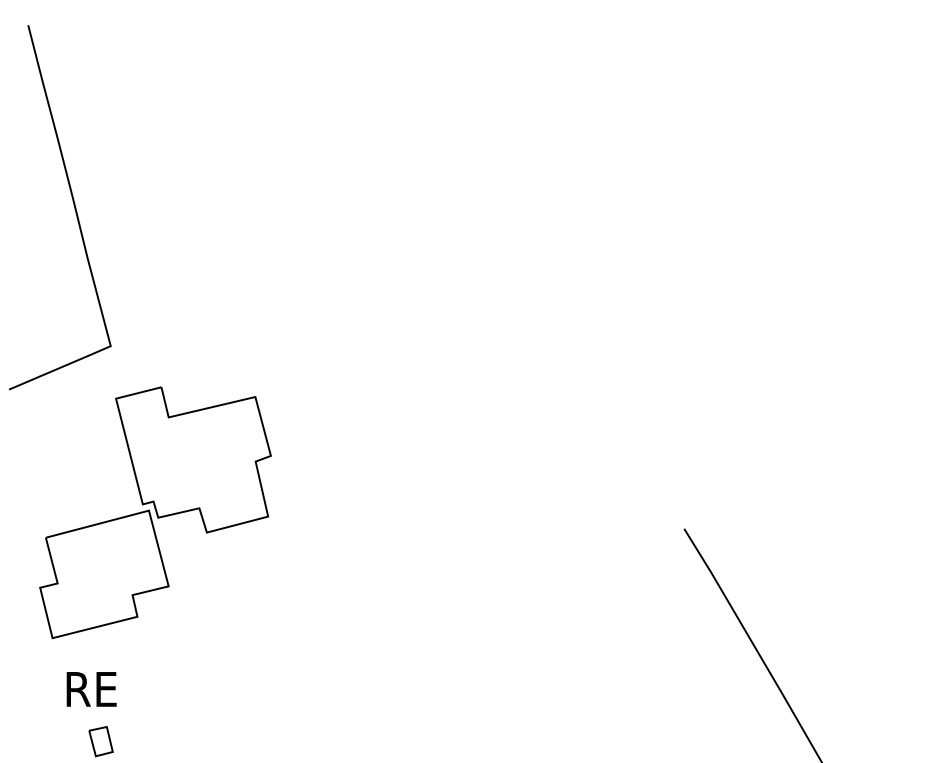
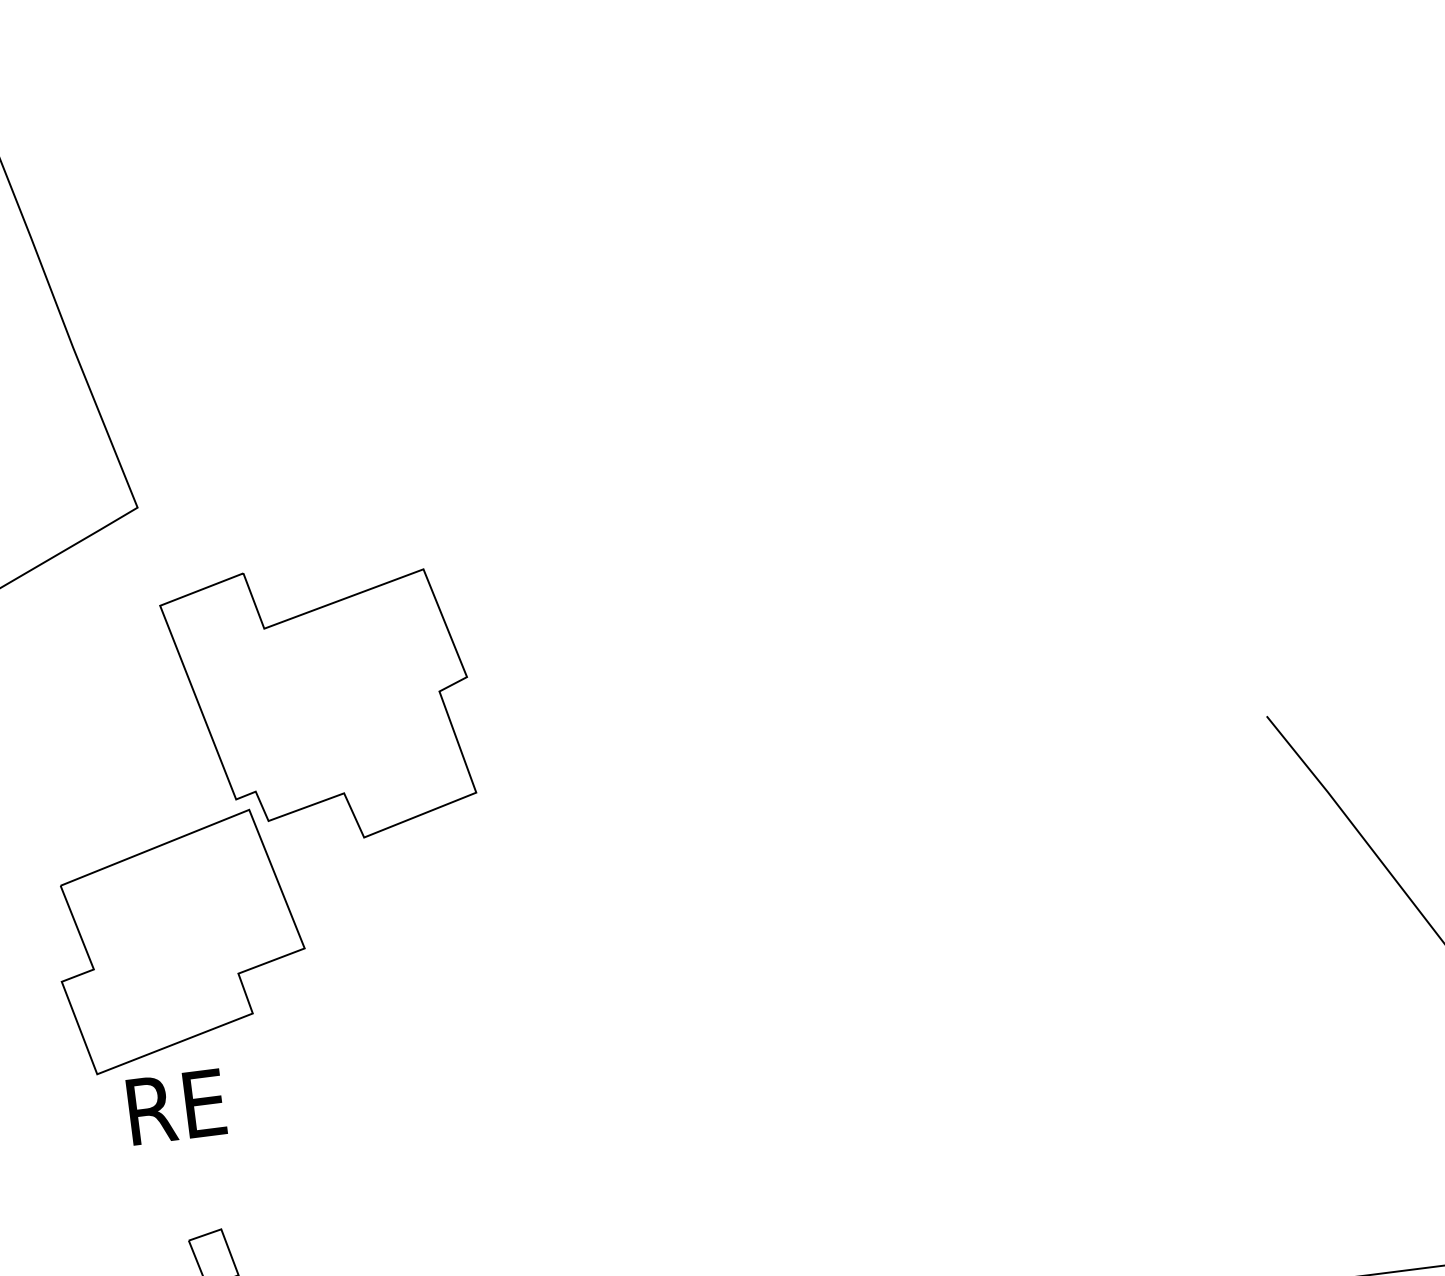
text: (91, 689) -> (176, 1107), moved

